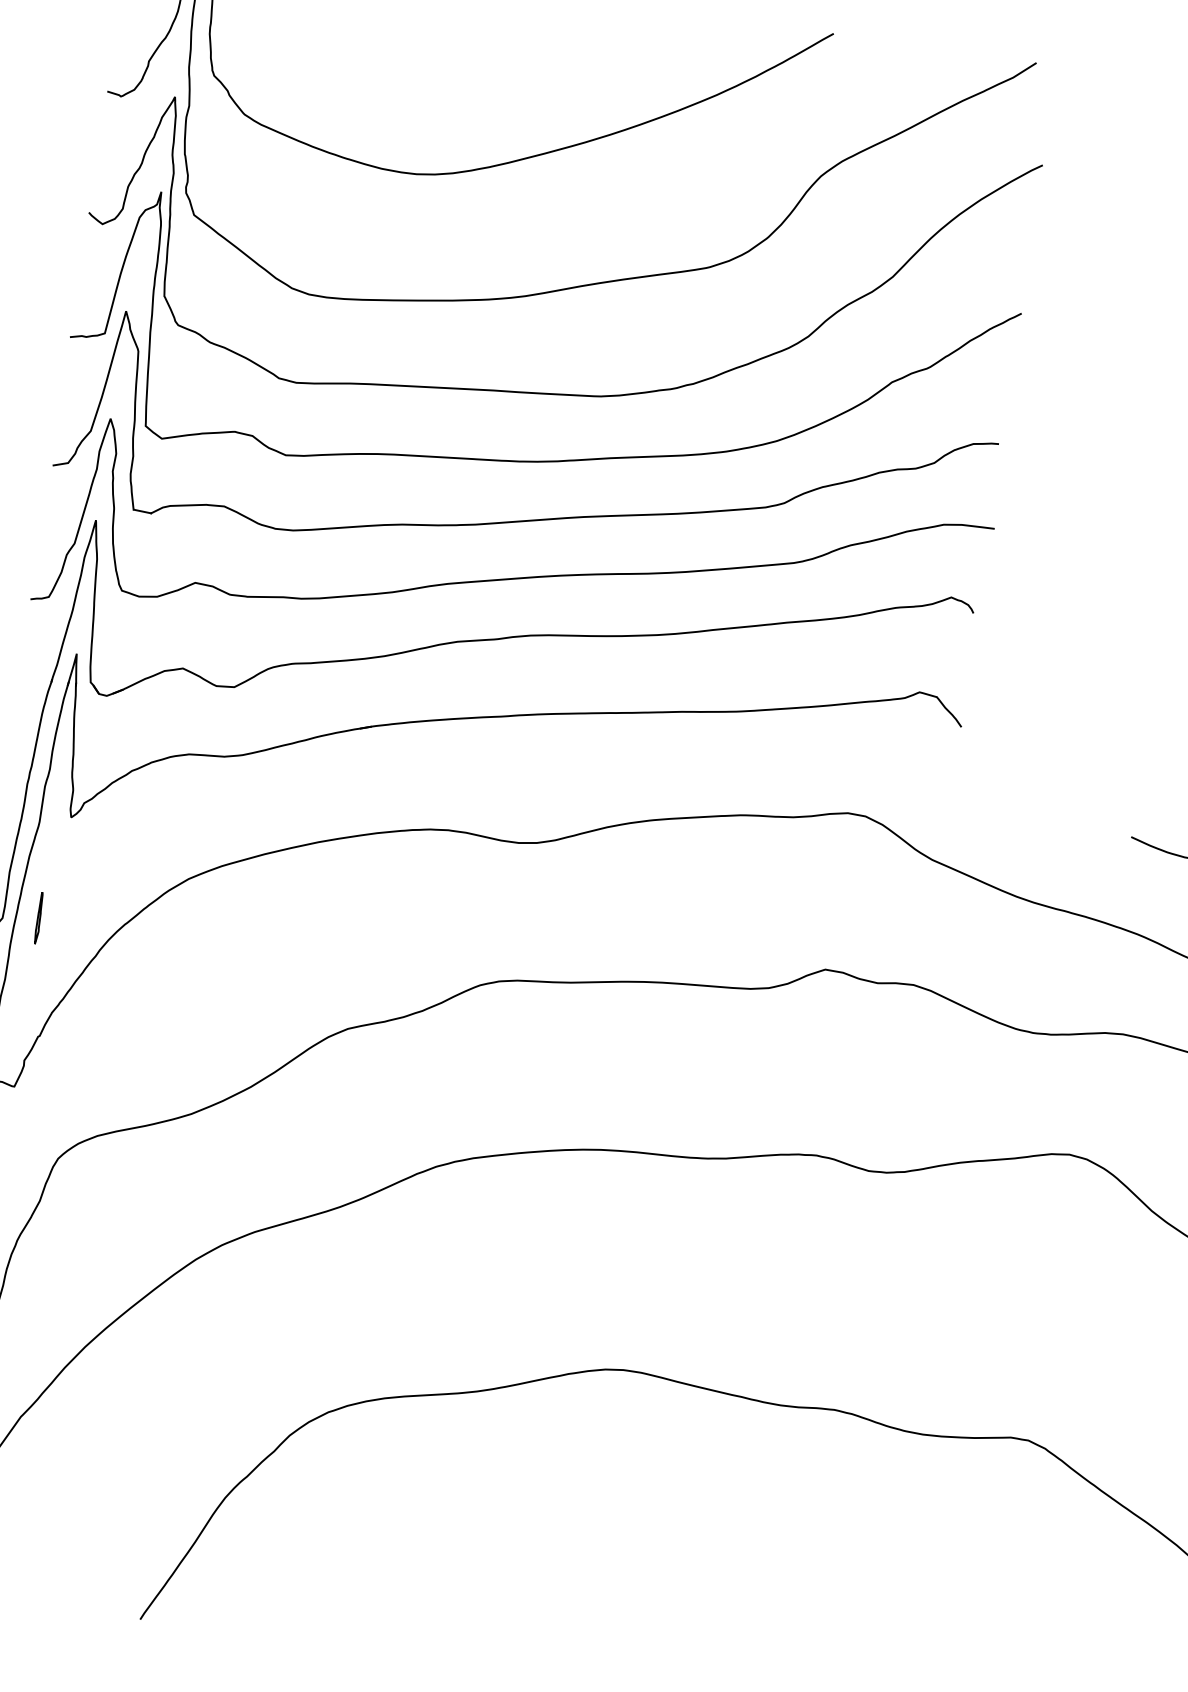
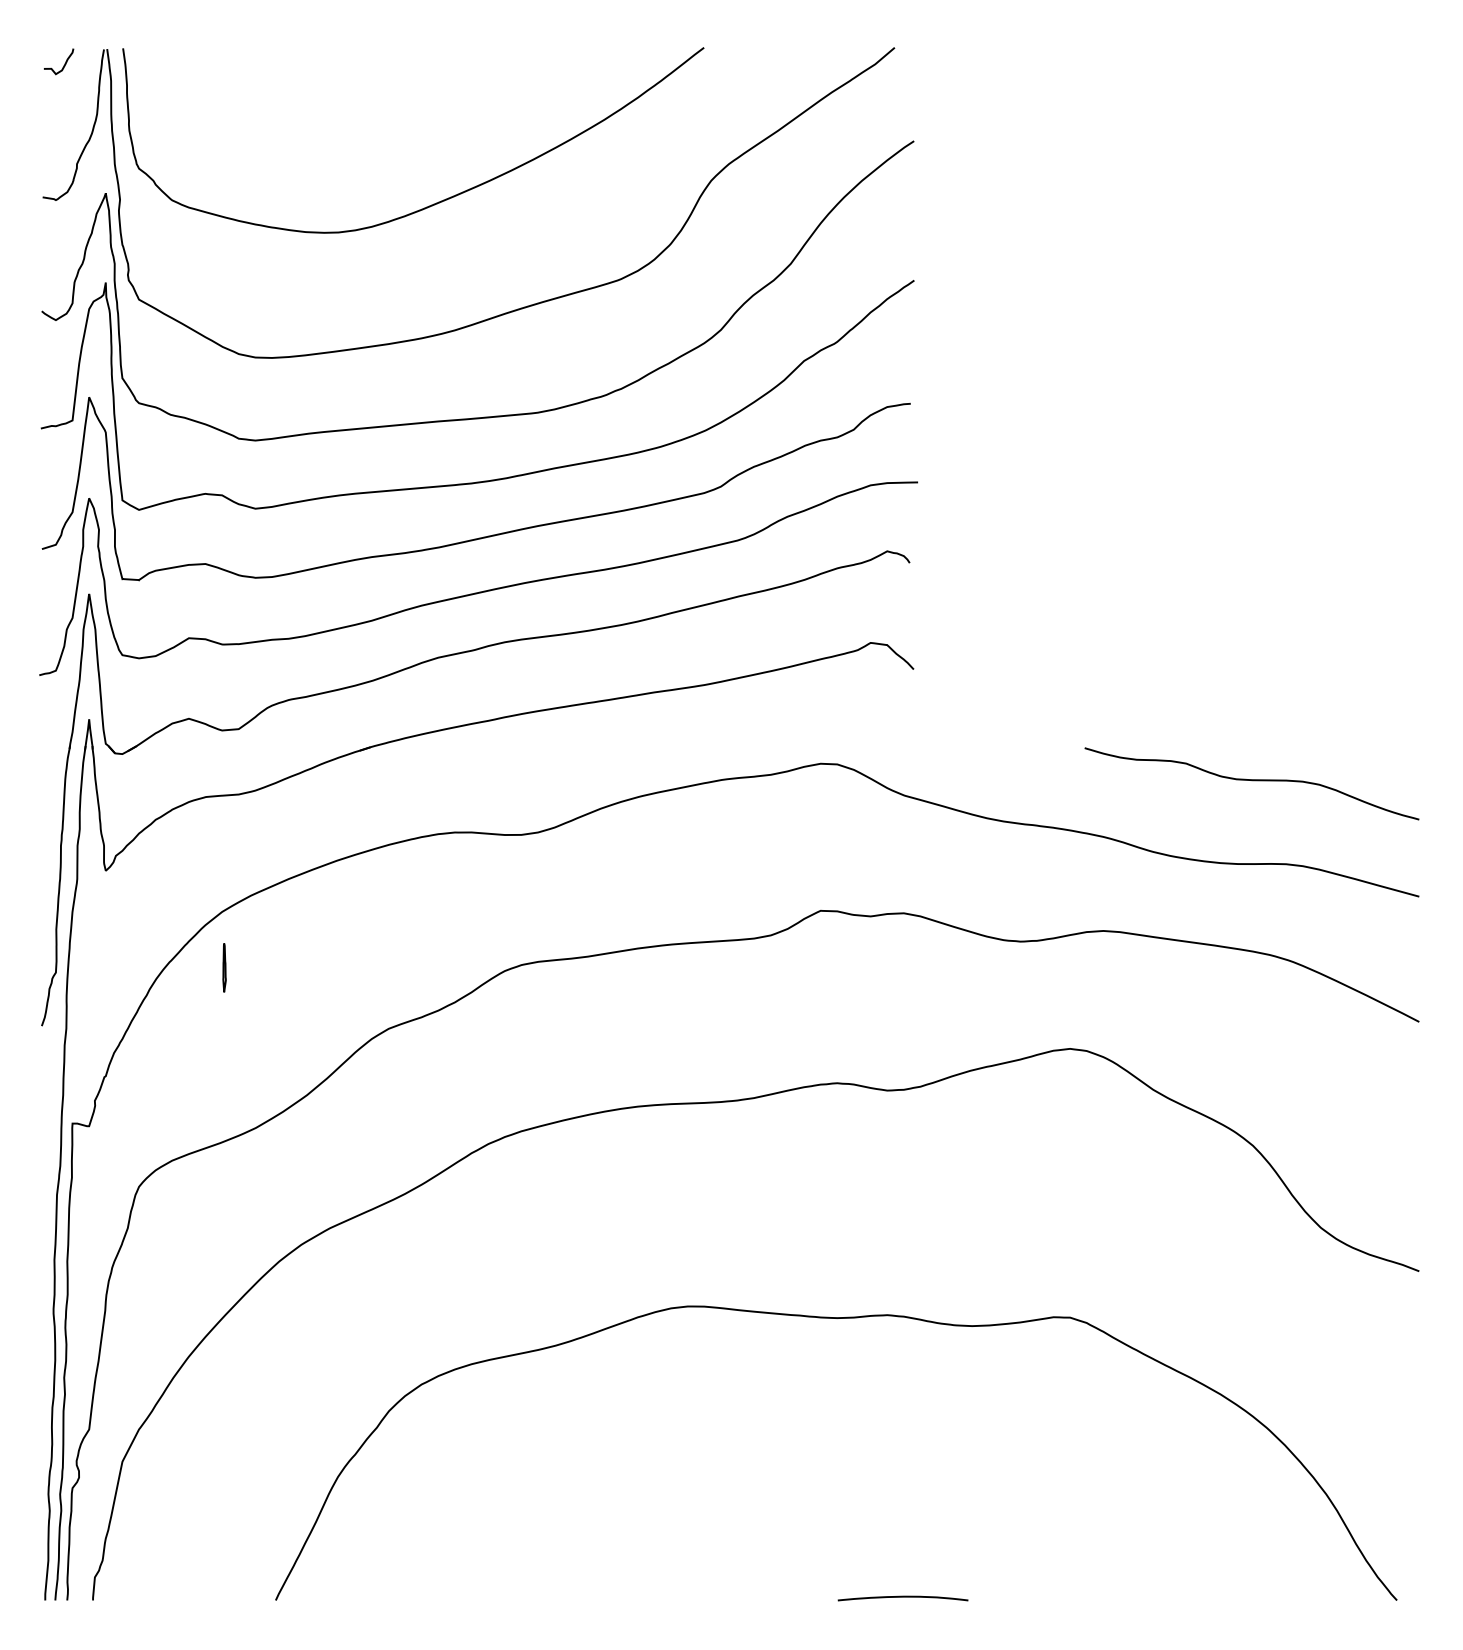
line: (39, 917) -> (224, 967), moved

